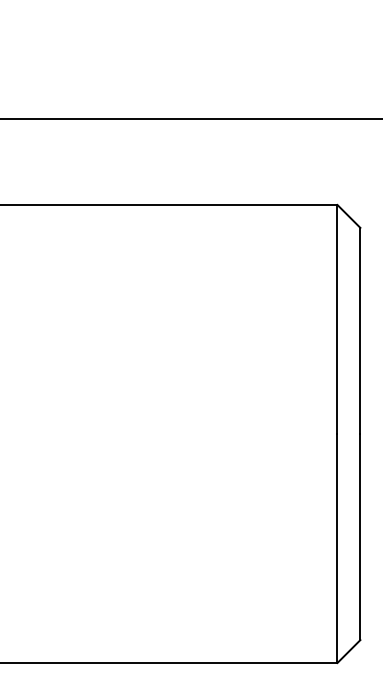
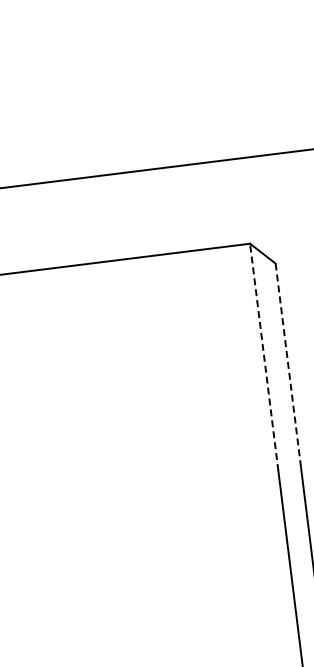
line: (337, 319) -> (264, 357), solid -> dashed
line: (360, 331) -> (288, 366), solid -> dashed

